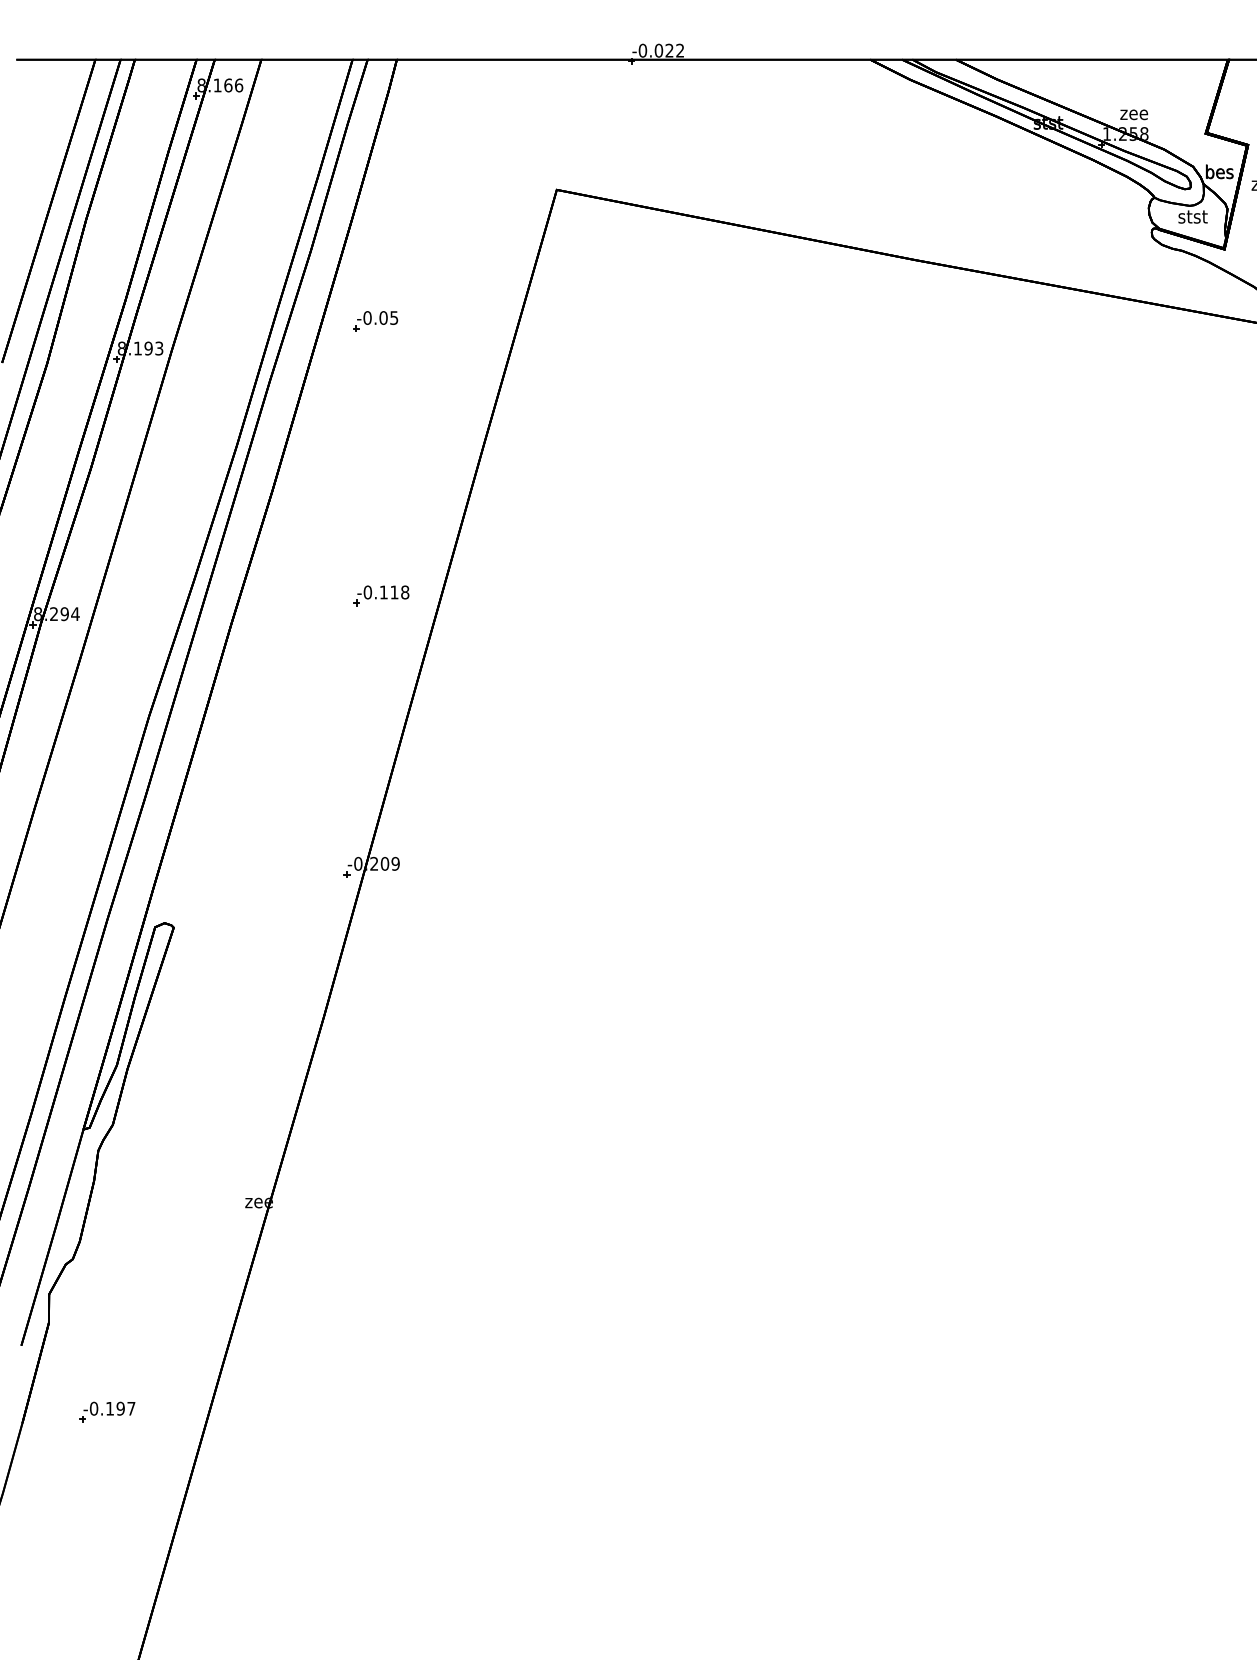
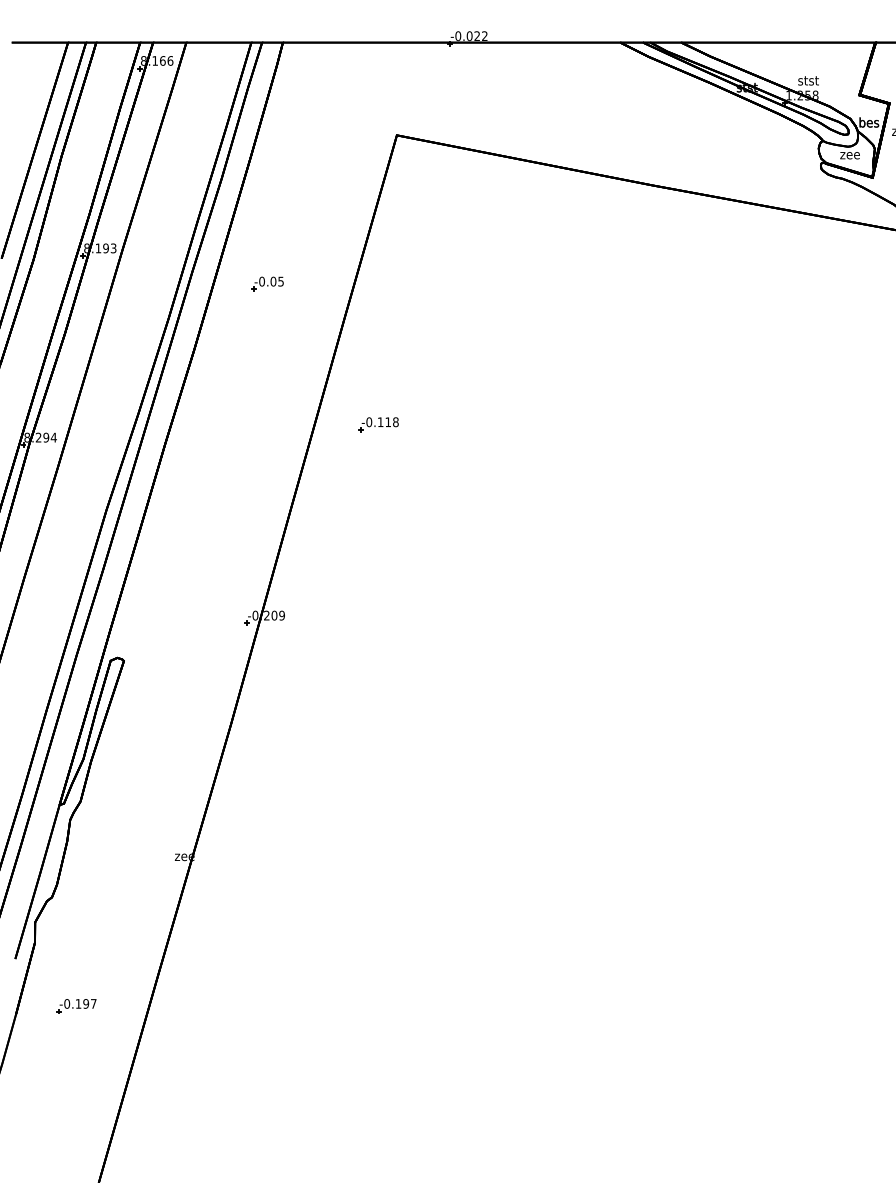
text: (1134, 112) -> (808, 80), zee -> stst
text: (1193, 216) -> (850, 154), stst -> zee
part: (375, 320) -> (267, 283), moved
part: (380, 595) -> (378, 424), moved

